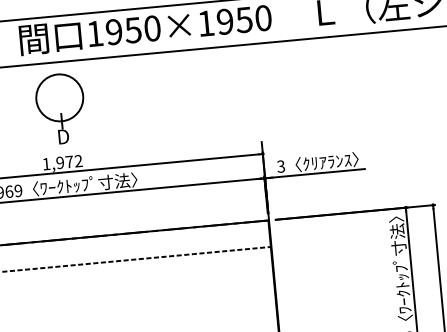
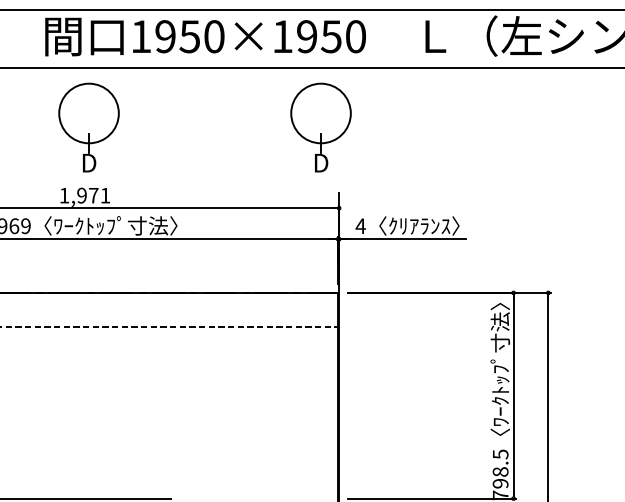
part: (242, 92) -> (320, 127), added
text: (78, 161) -> (105, 195), 1,972 -> 1,971
text: (280, 166) -> (360, 226), 3 -> 4

